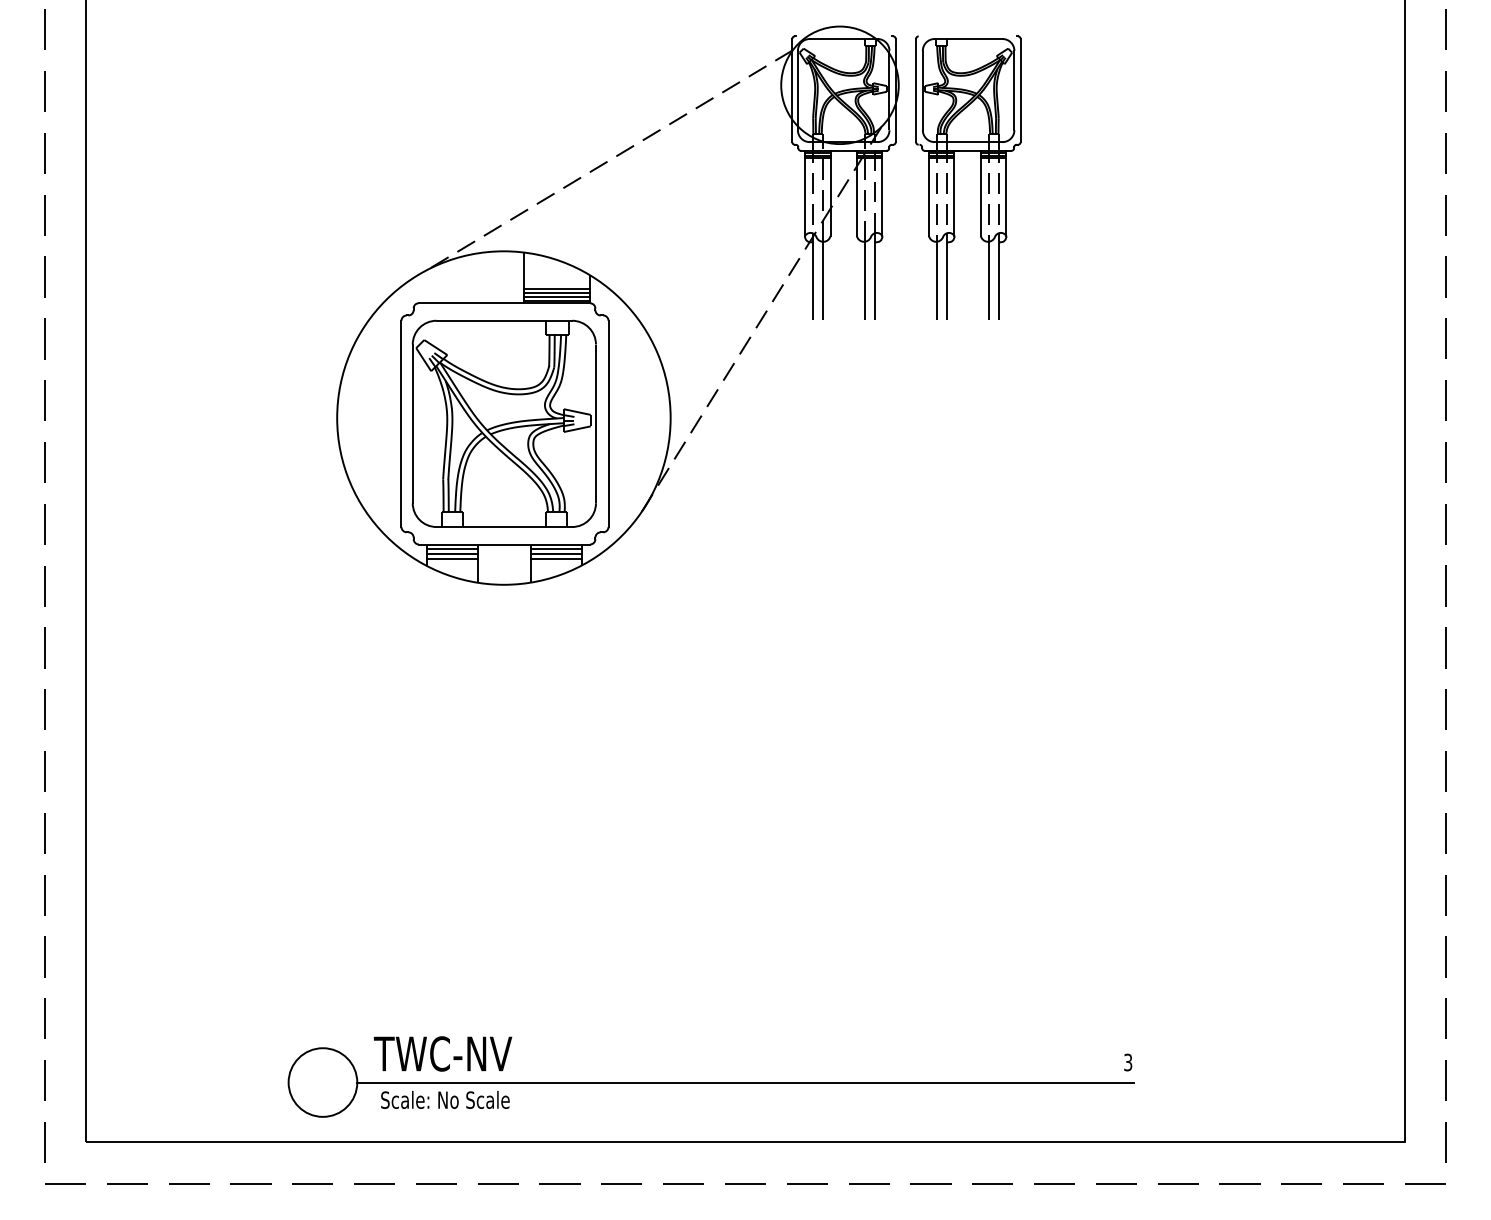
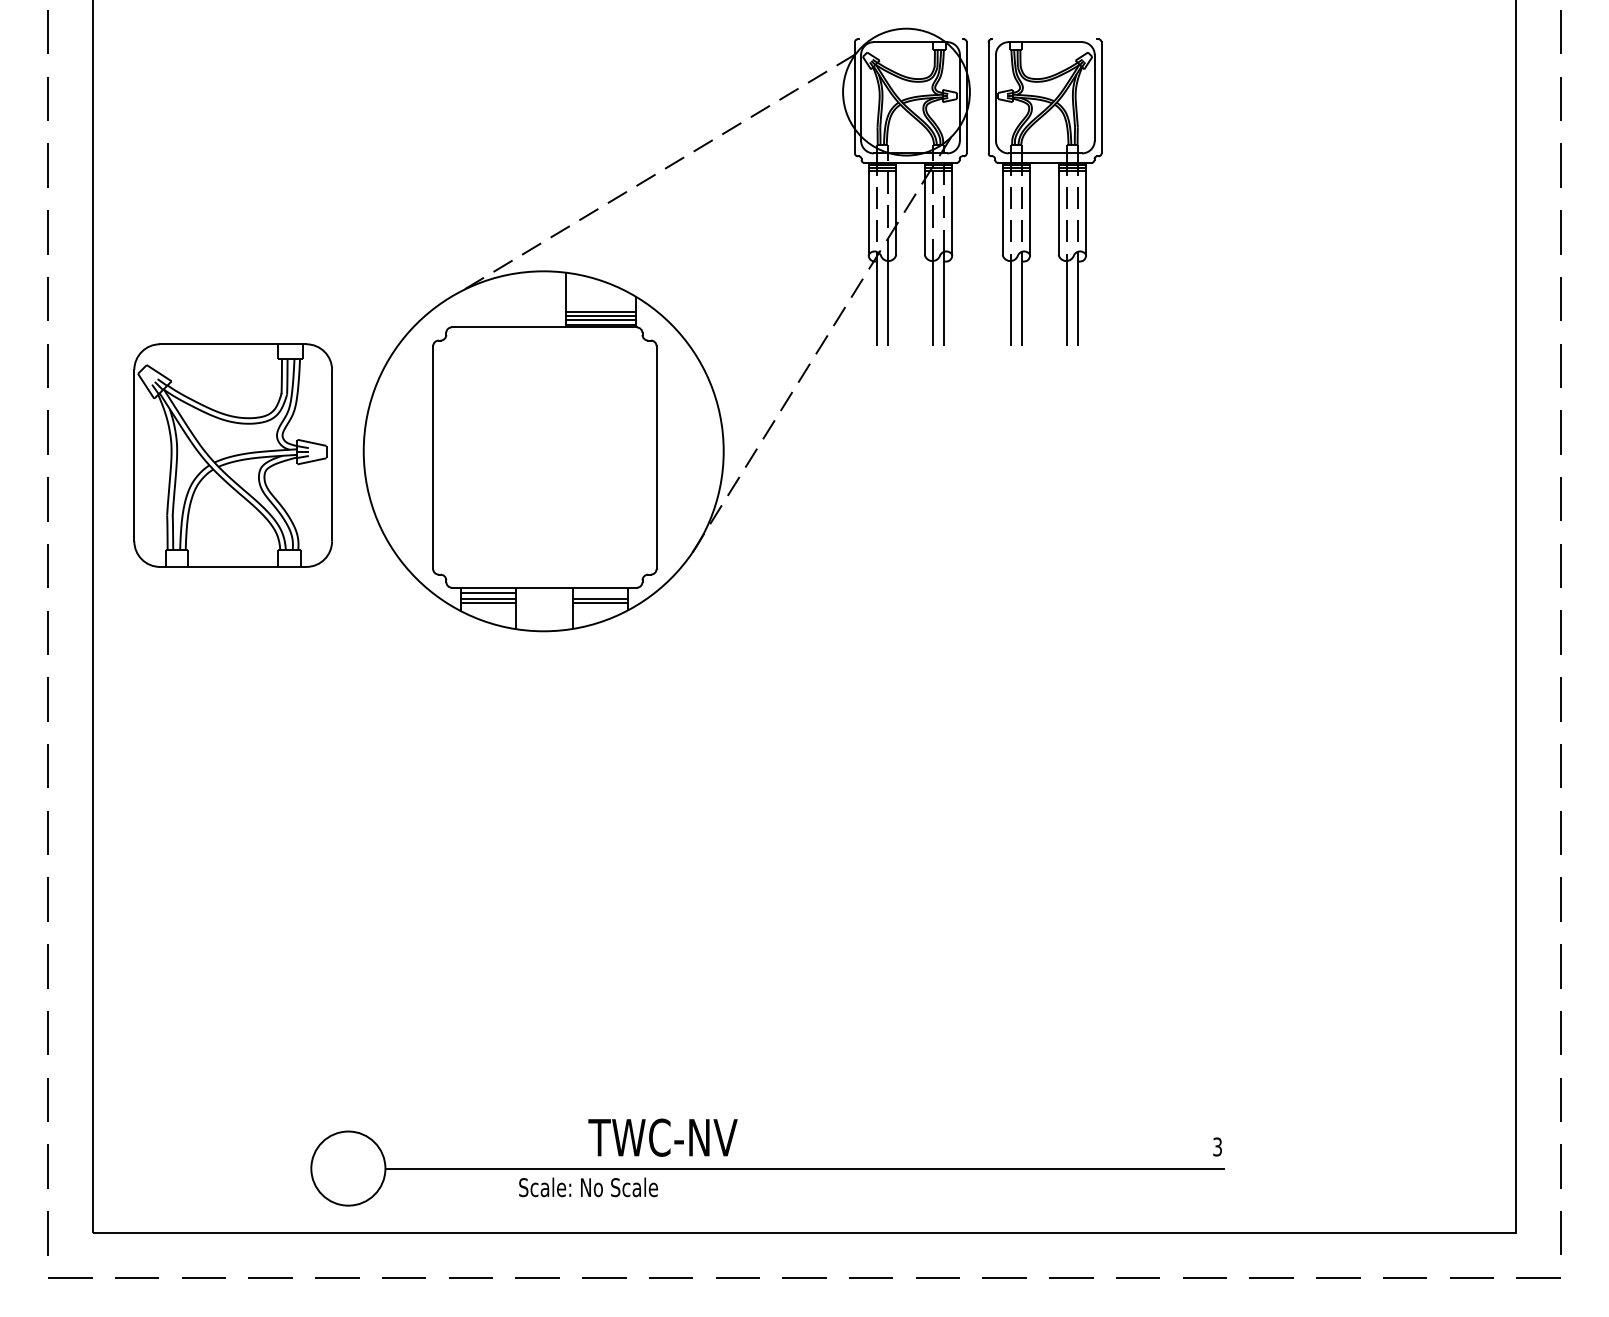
part: (503, 423) -> (232, 455), moved
line: (555, 548) -> (599, 592), removed
text: (442, 1053) -> (662, 1137), moved
text: (445, 1100) -> (588, 1187), moved

